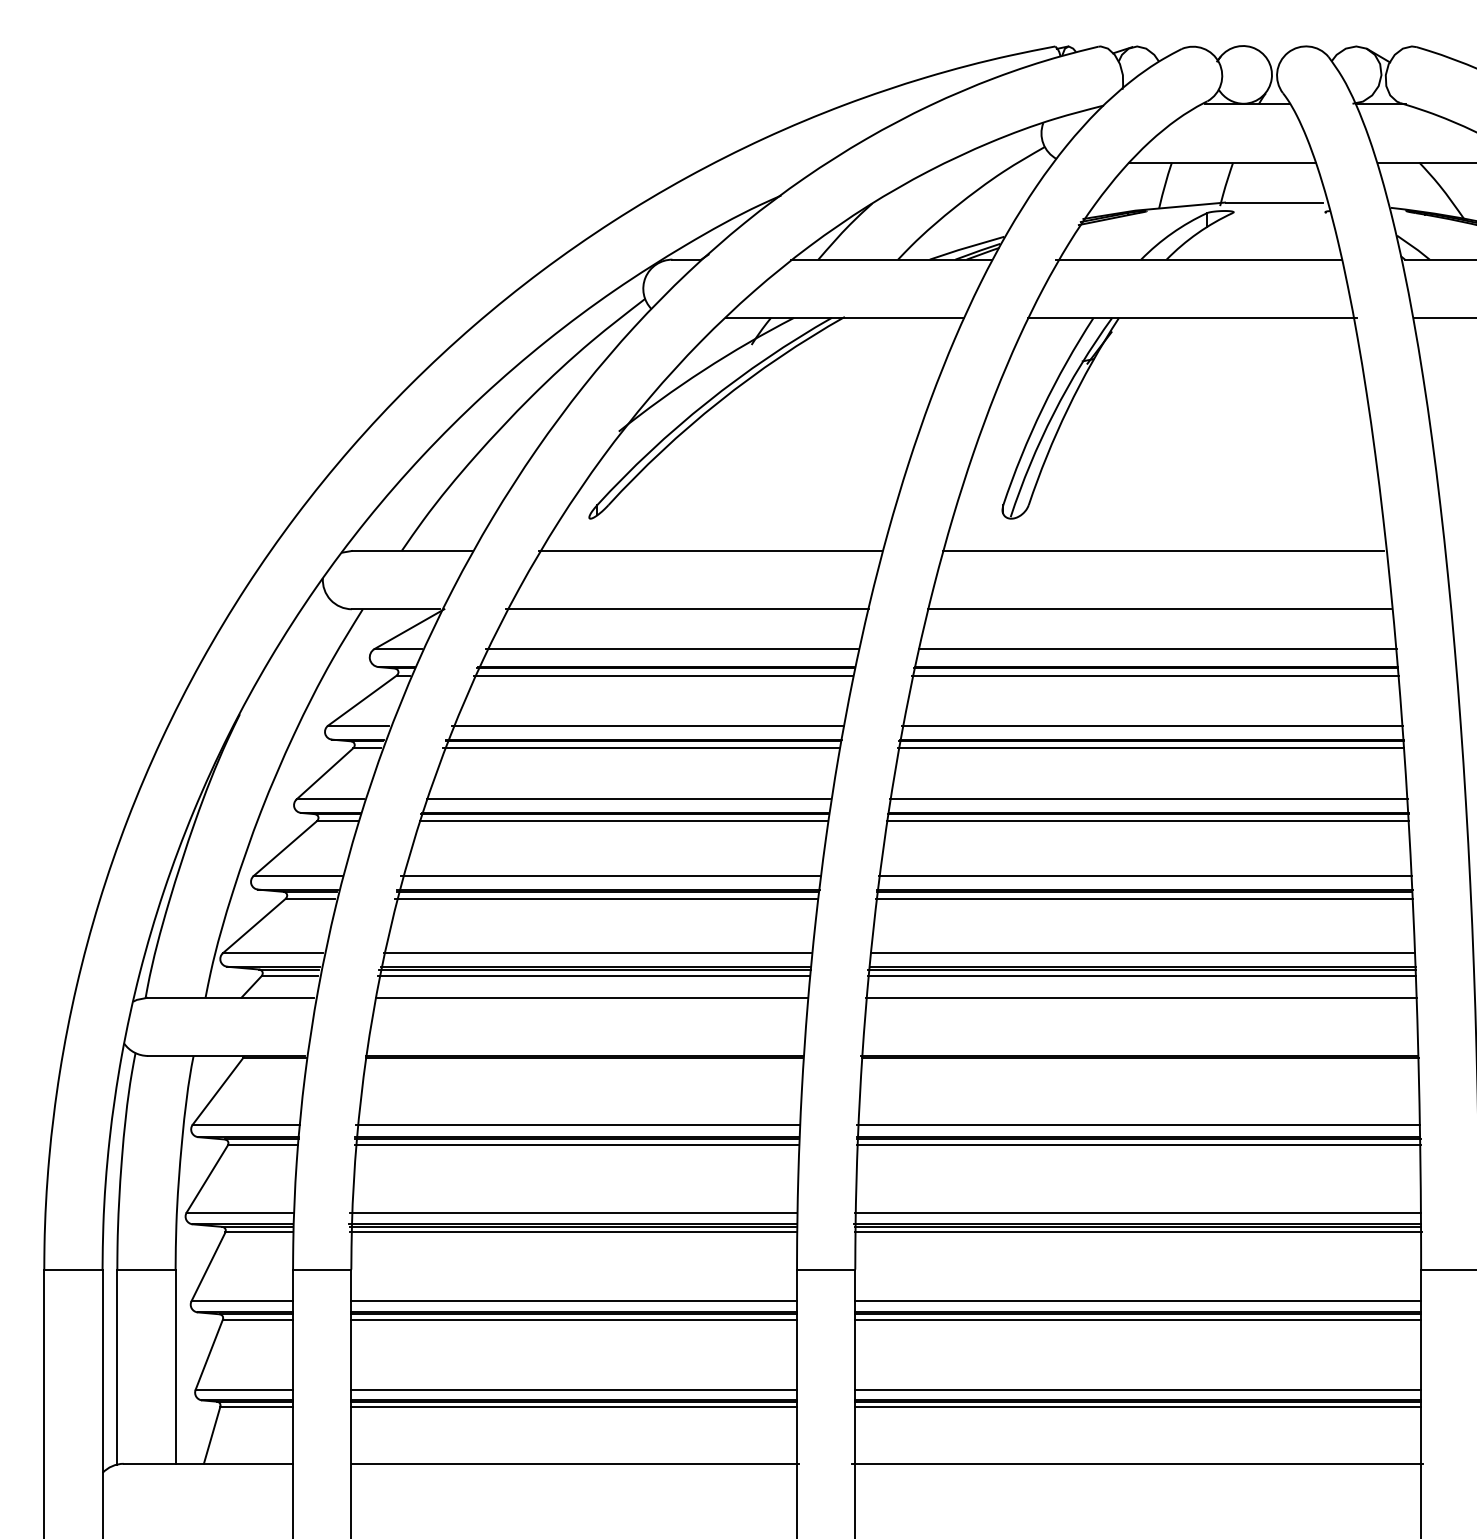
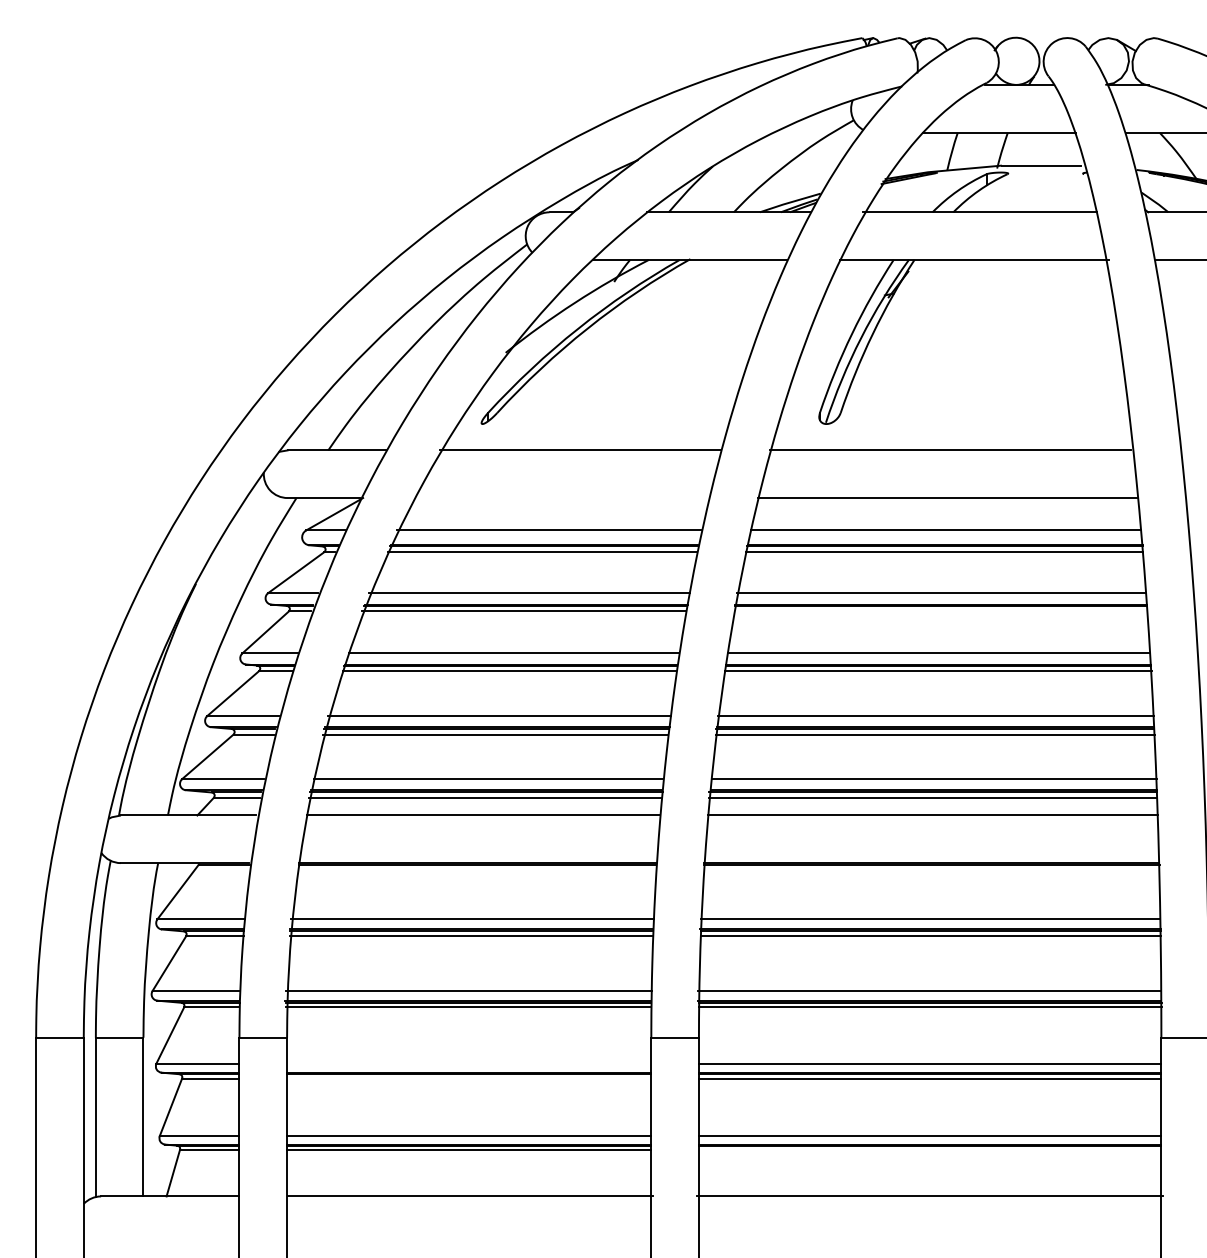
line: (687, 609) -> (561, 498), removed
line: (1150, 748) -> (940, 611), removed
line: (574, 1301) -> (469, 1063), removed
line: (574, 1319) -> (469, 1078), removed
line: (1137, 1406) -> (929, 1149), removed

